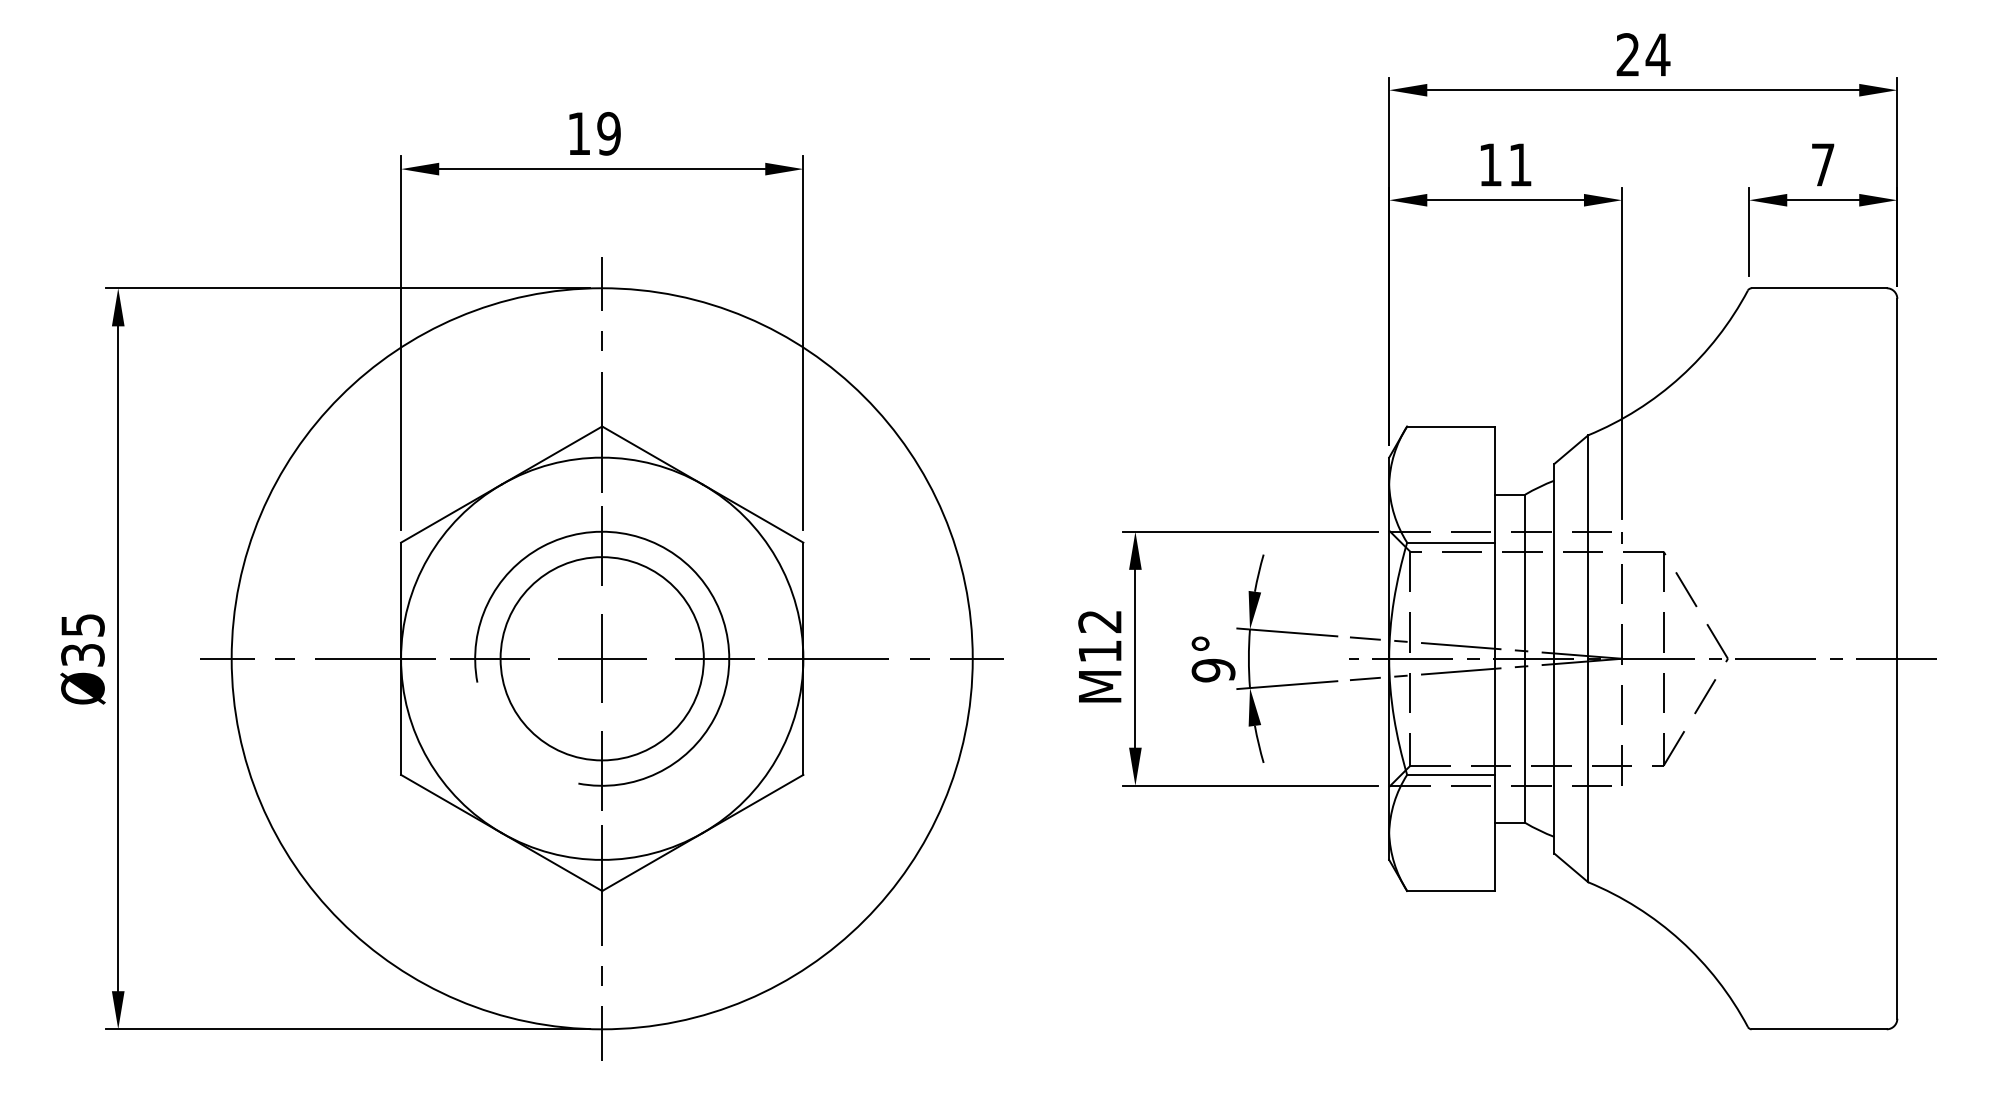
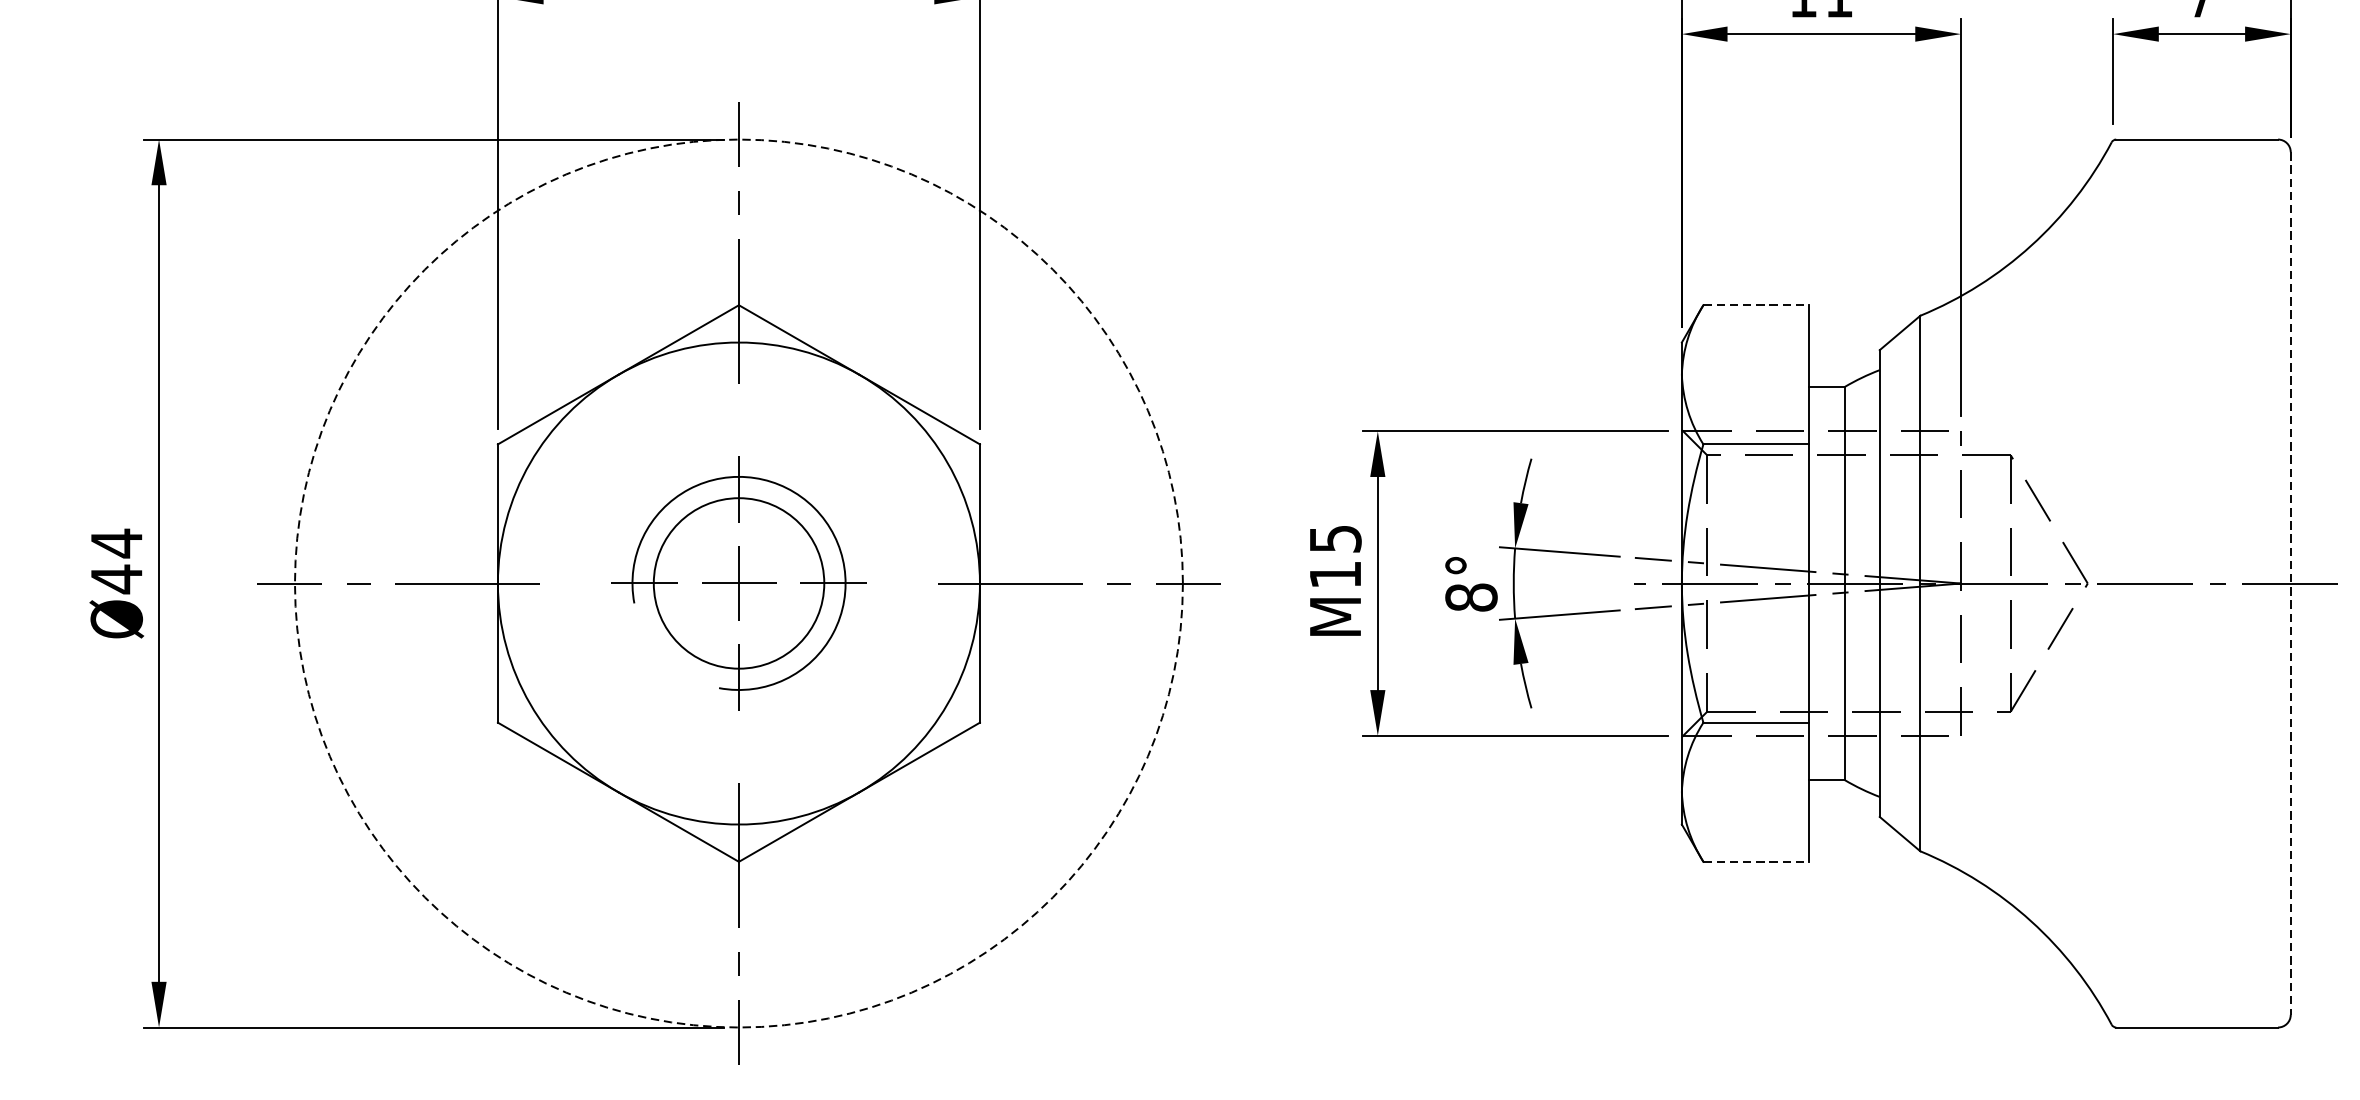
line: (1451, 426) -> (1756, 305), solid -> dashed
text: (1100, 621) -> (1335, 538), M12 -> M15
text: (82, 640) -> (116, 561), Ø35 -> Ø44
circle: (601, 658) -> (738, 583), solid -> dashed
part: (602, 658) -> (739, 583), size x0.7
line: (1897, 658) -> (2290, 583), solid -> dashed
text: (1213, 670) -> (1471, 597), 9° -> 8°
line: (1451, 891) -> (1756, 862), solid -> dashed

